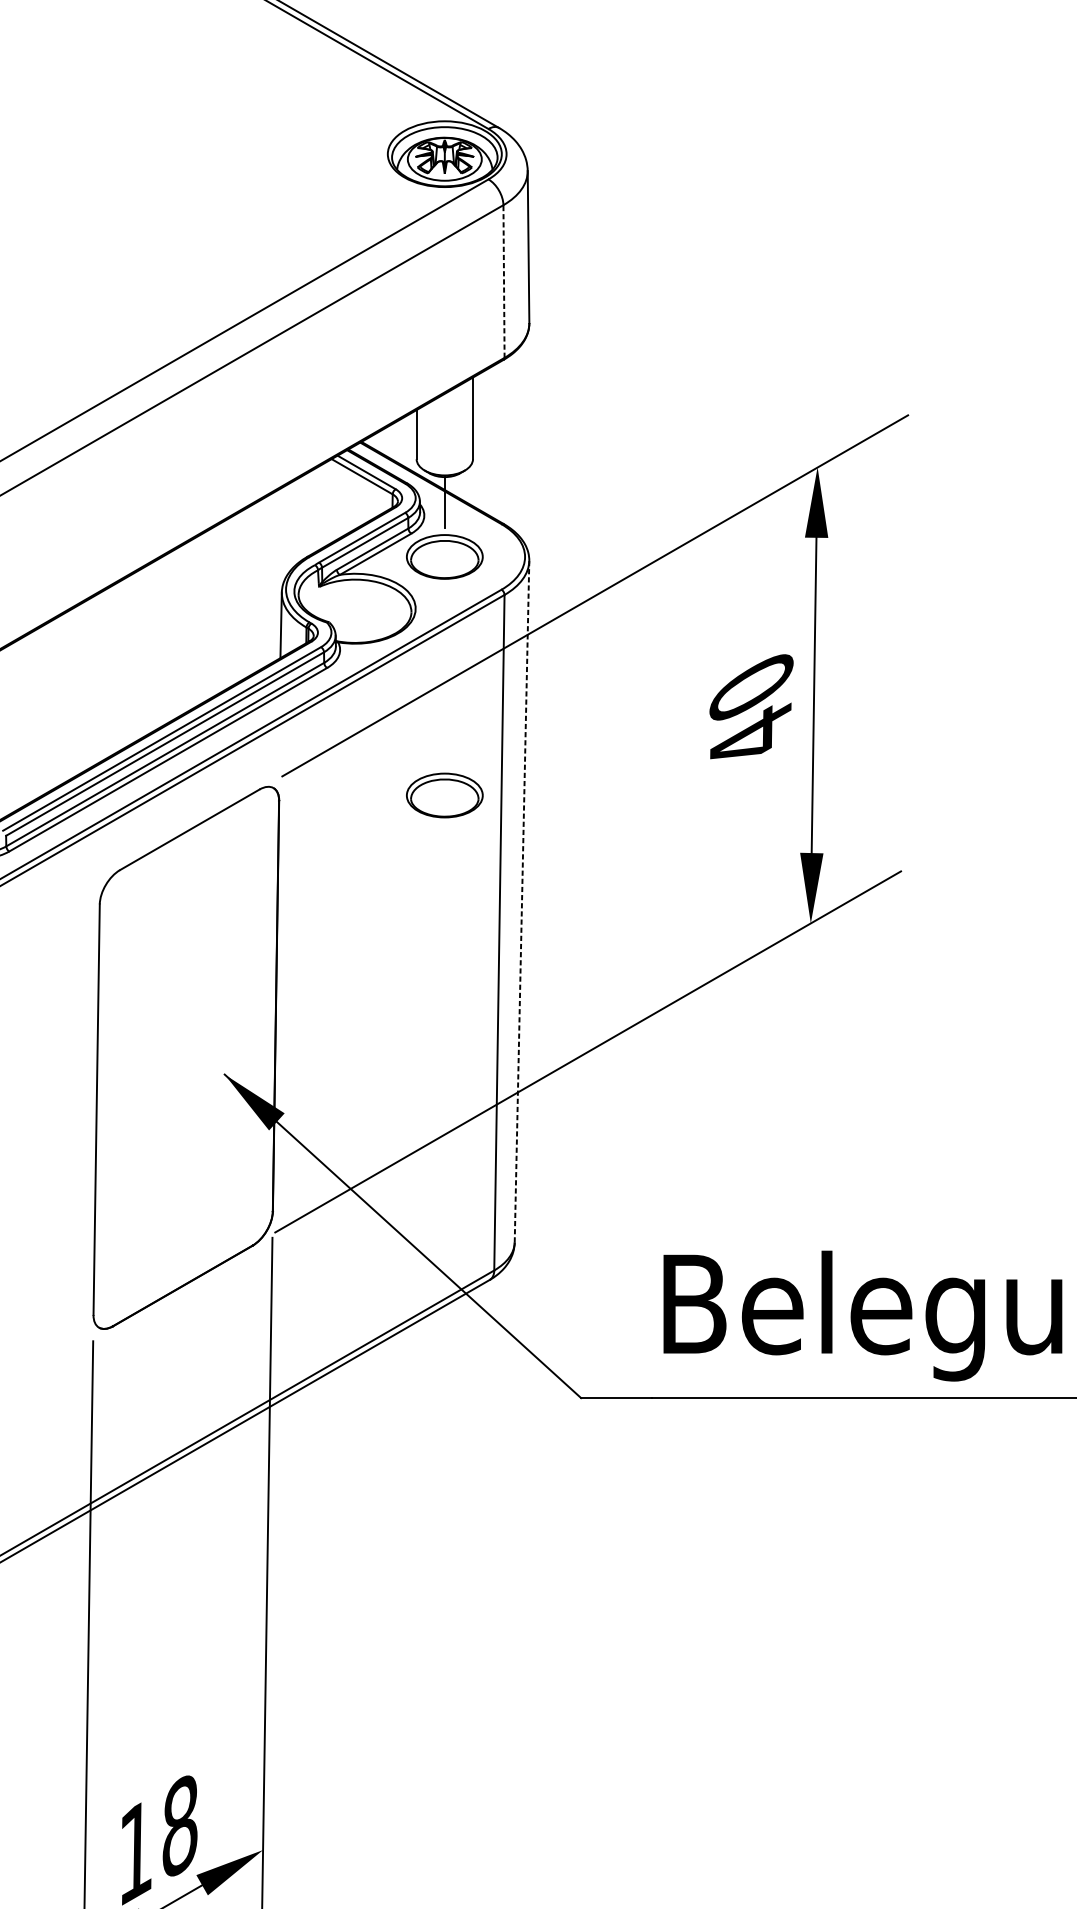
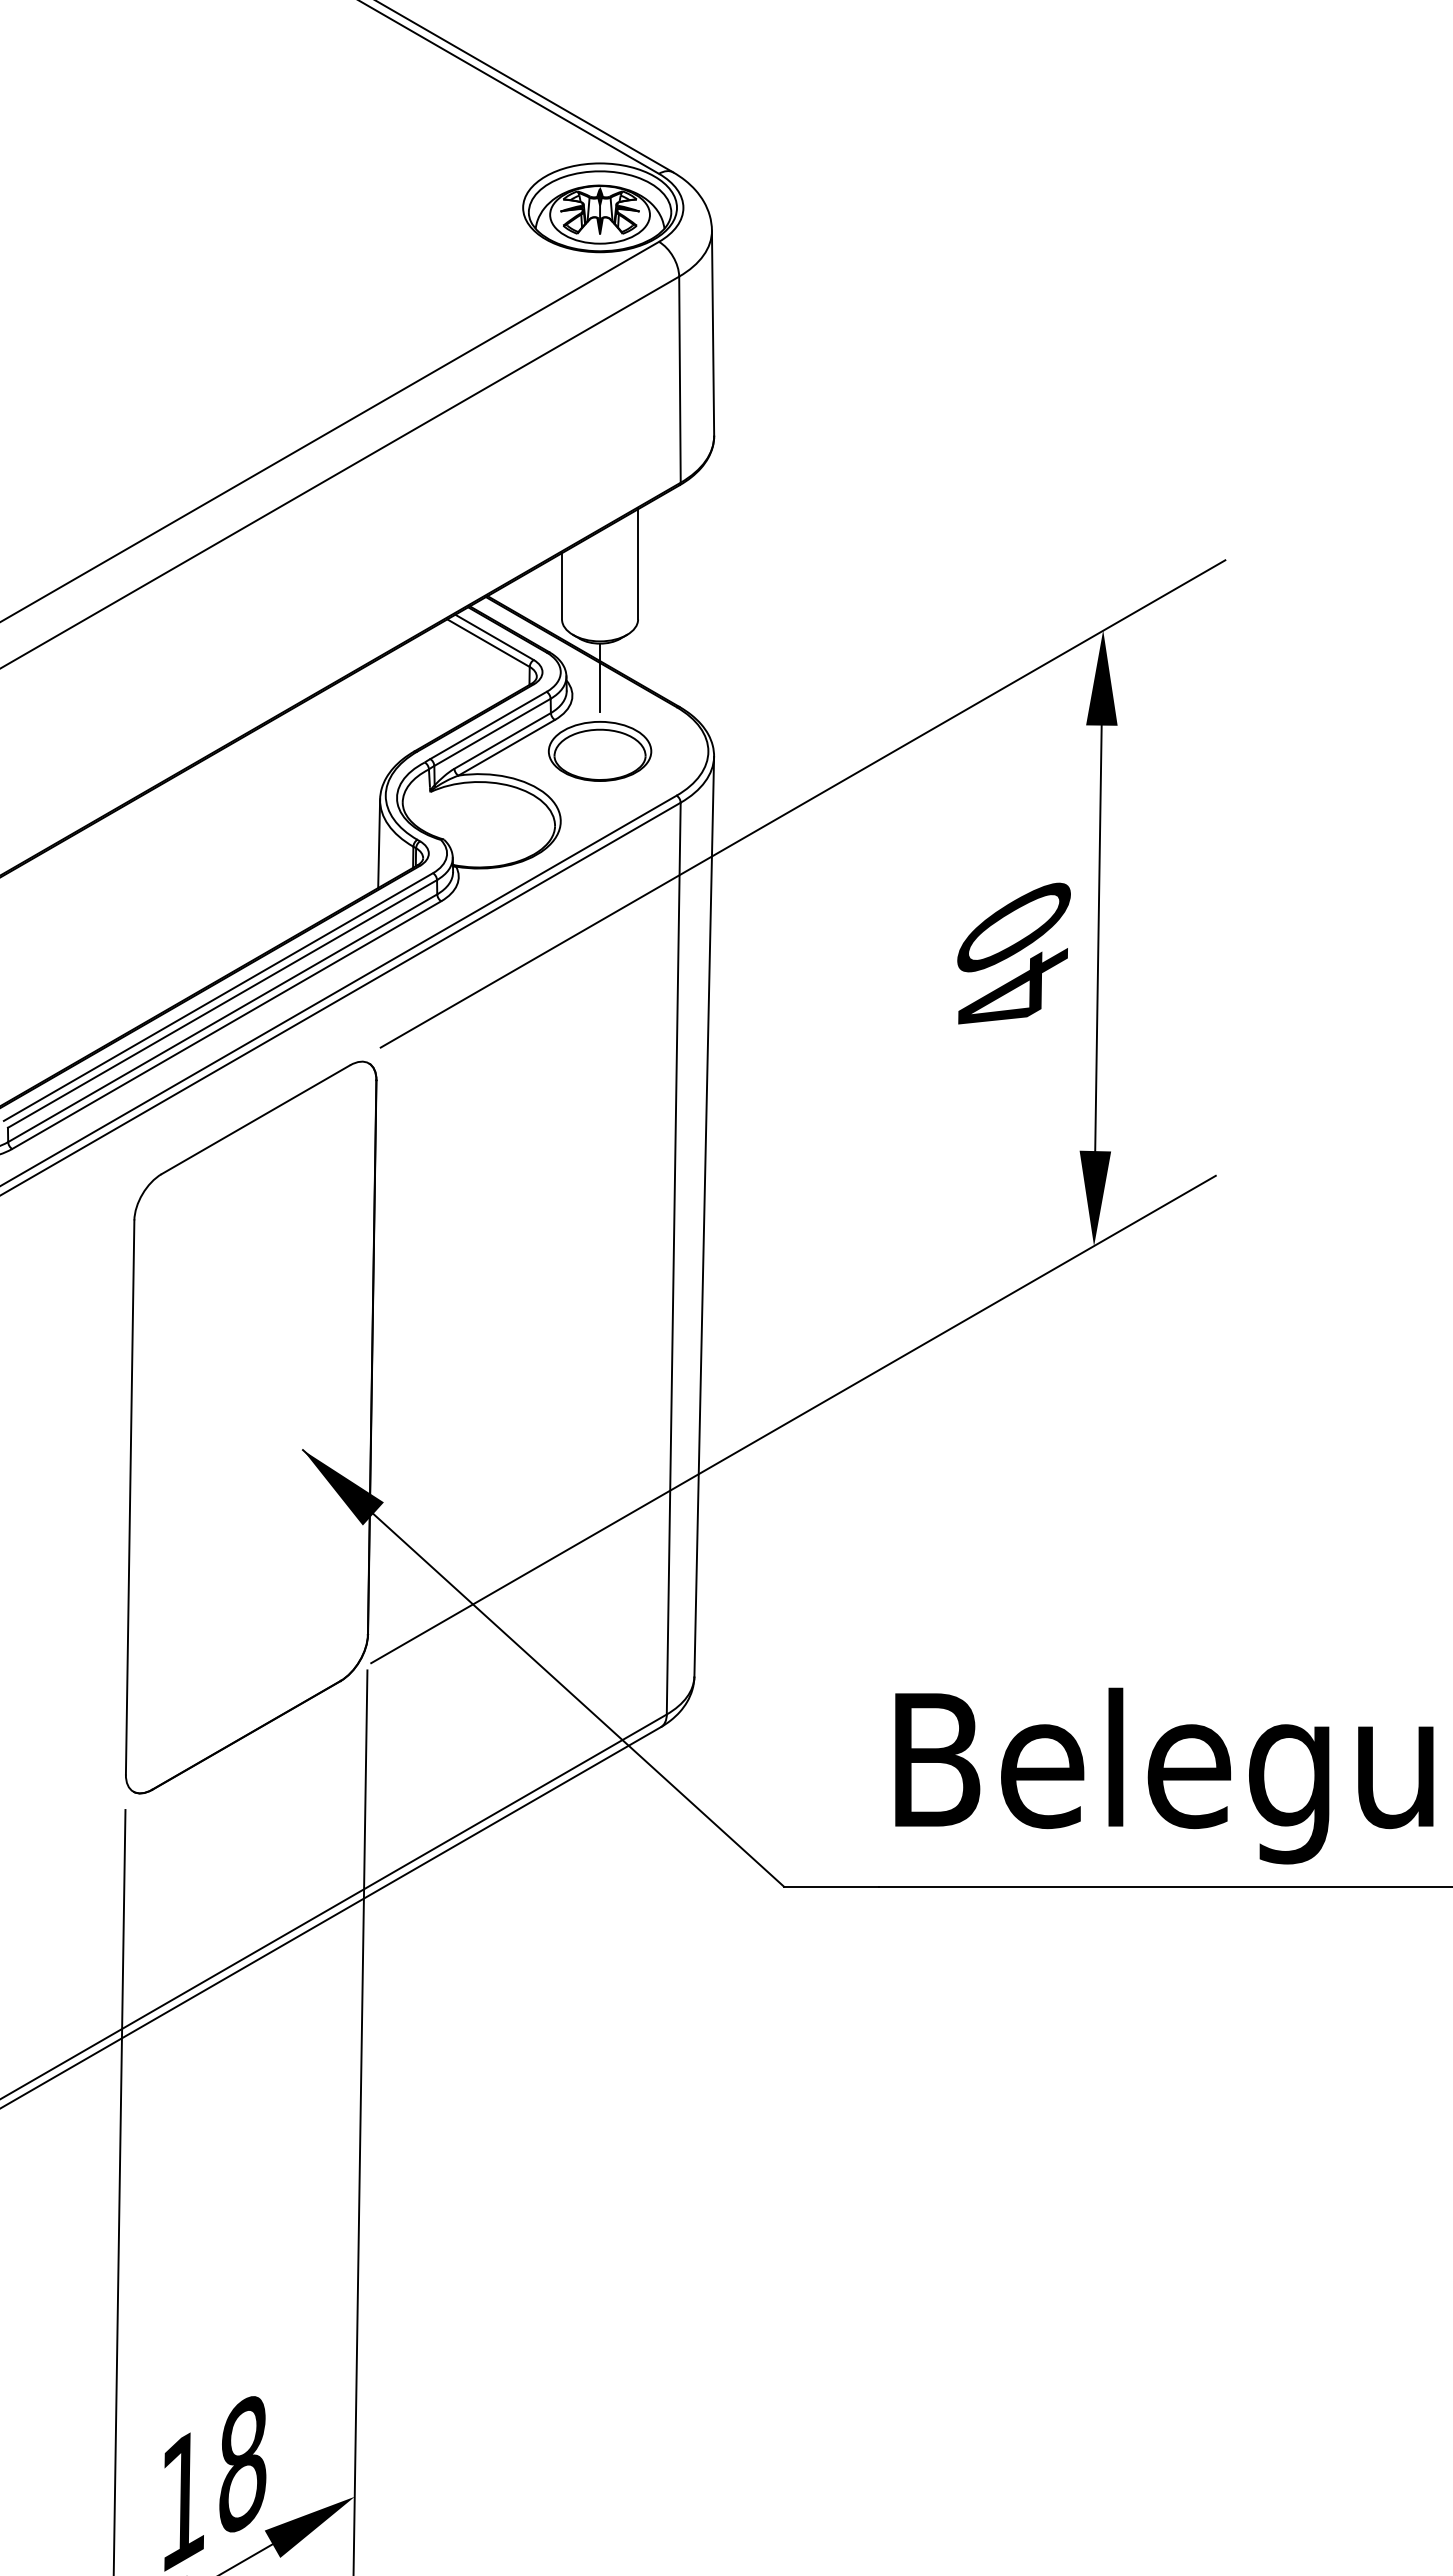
line: (503, 281) -> (679, 379), dashed -> solid
part: (444, 795) -> (599, 1073), removed
line: (522, 901) -> (704, 1216), dashed -> solid

